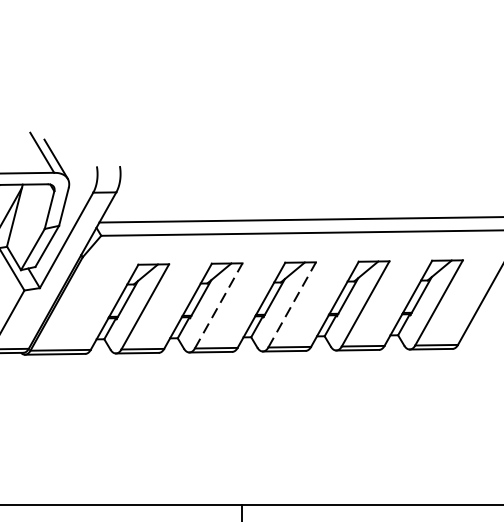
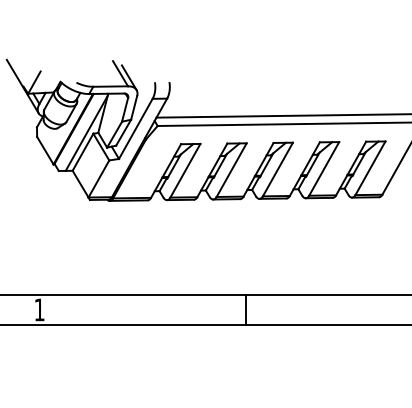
line: (291, 304) -> (277, 169), dashed -> solid
line: (218, 306) -> (231, 170), dashed -> solid

